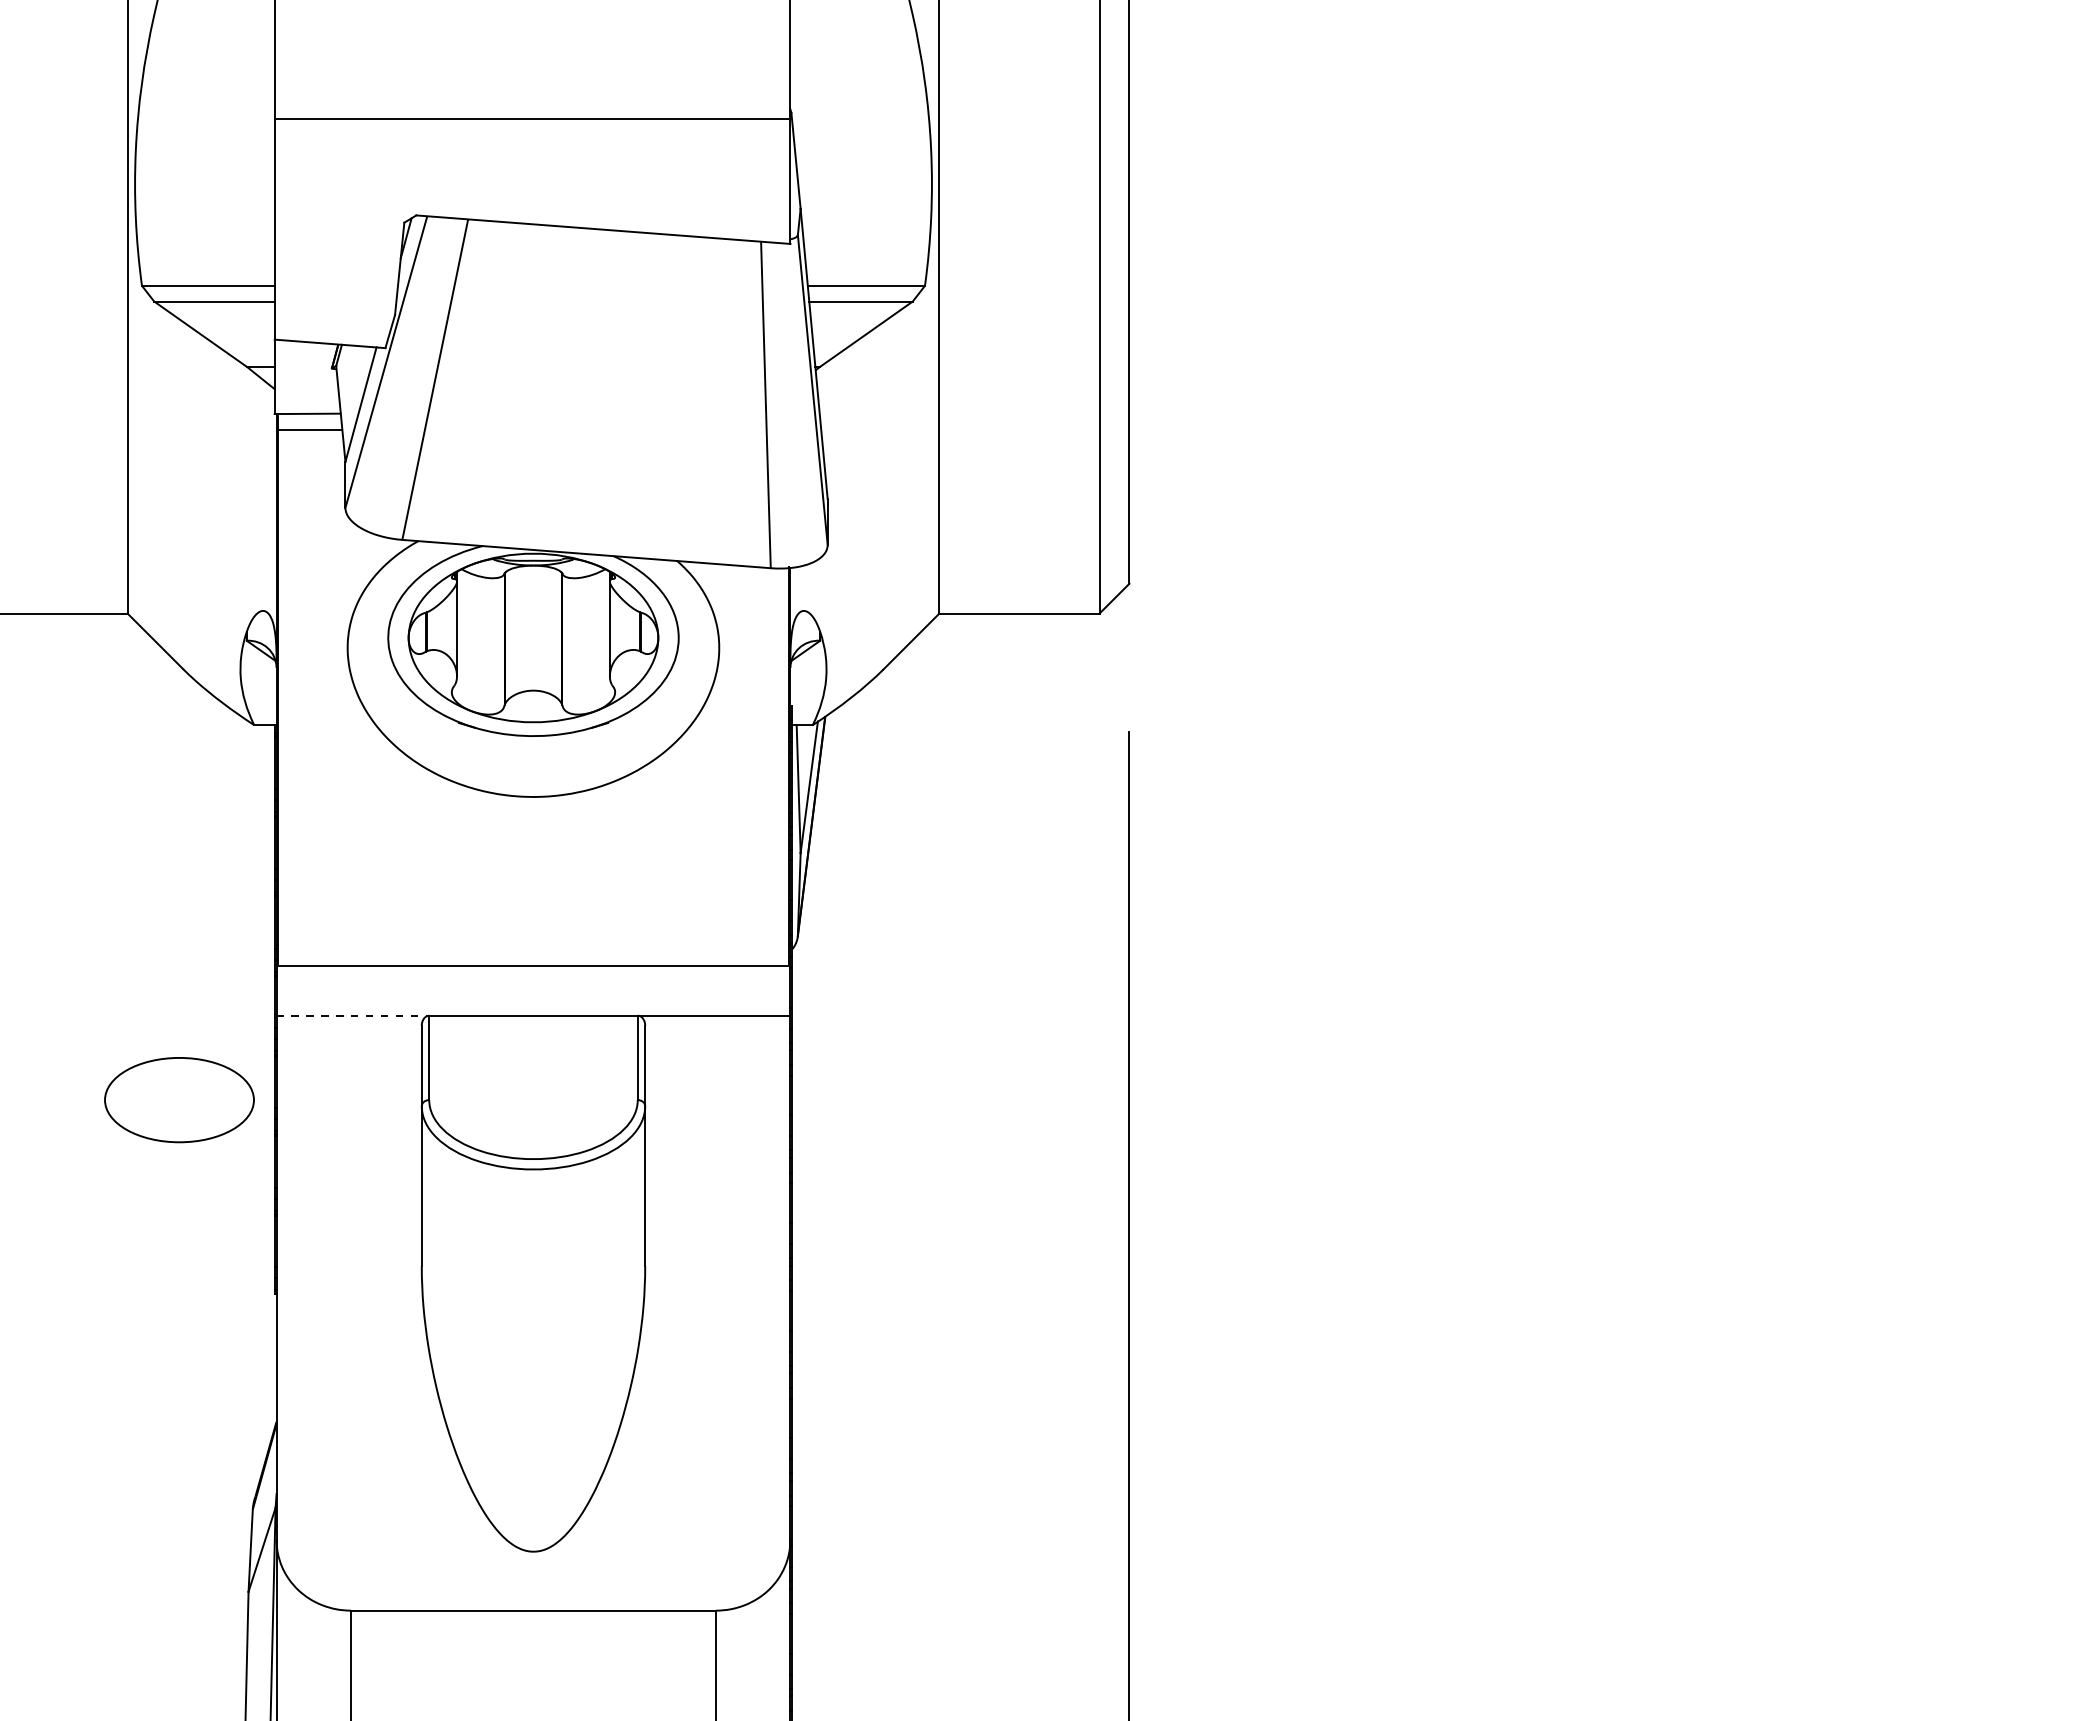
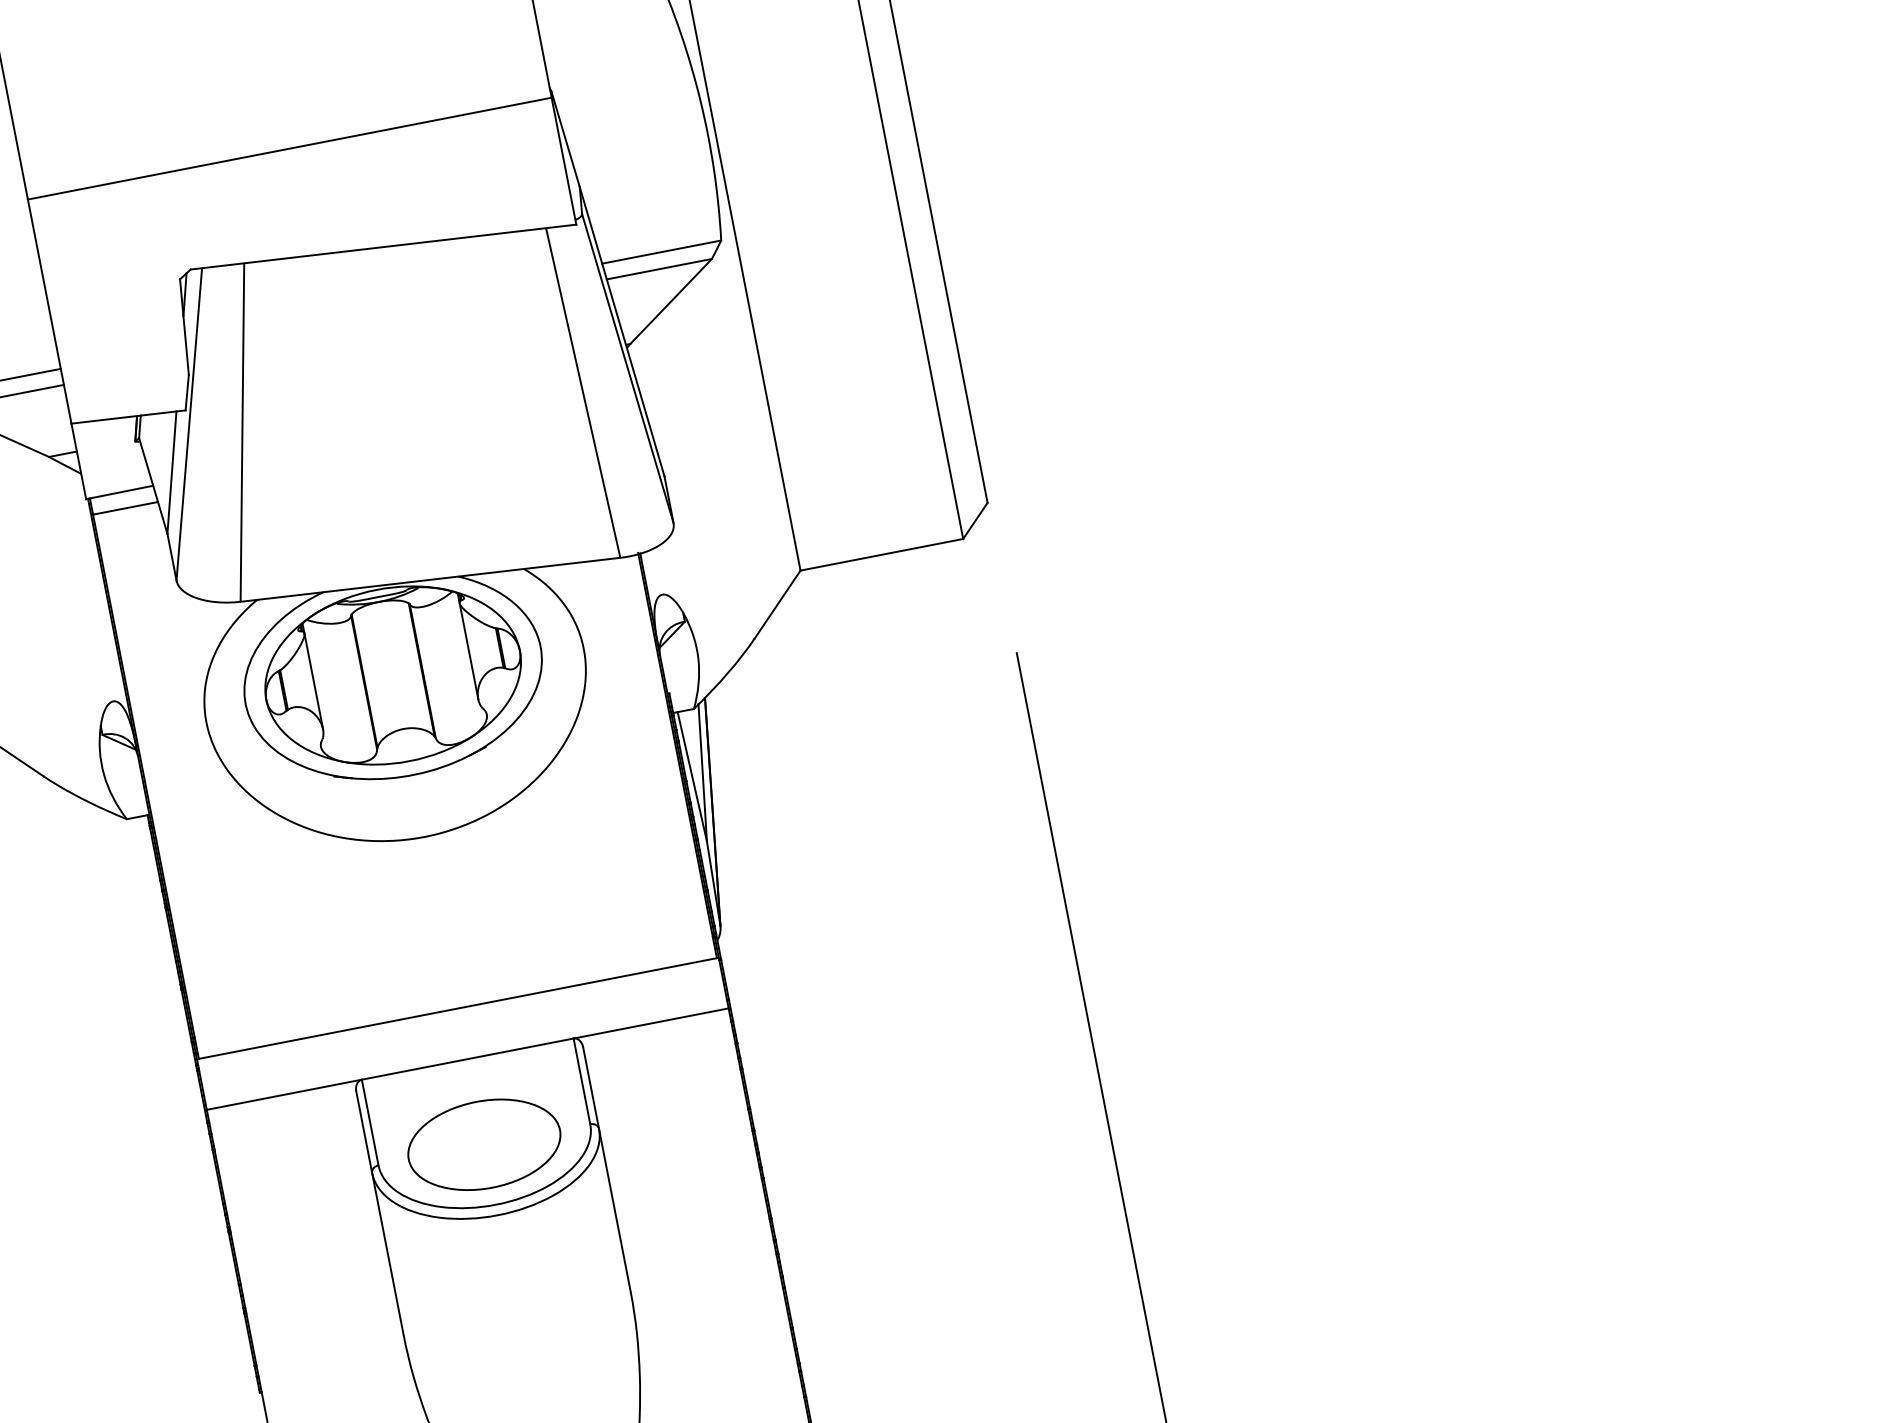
line: (353, 1015) -> (284, 1094), dashed -> solid
part: (179, 1100) -> (484, 1145), moved

